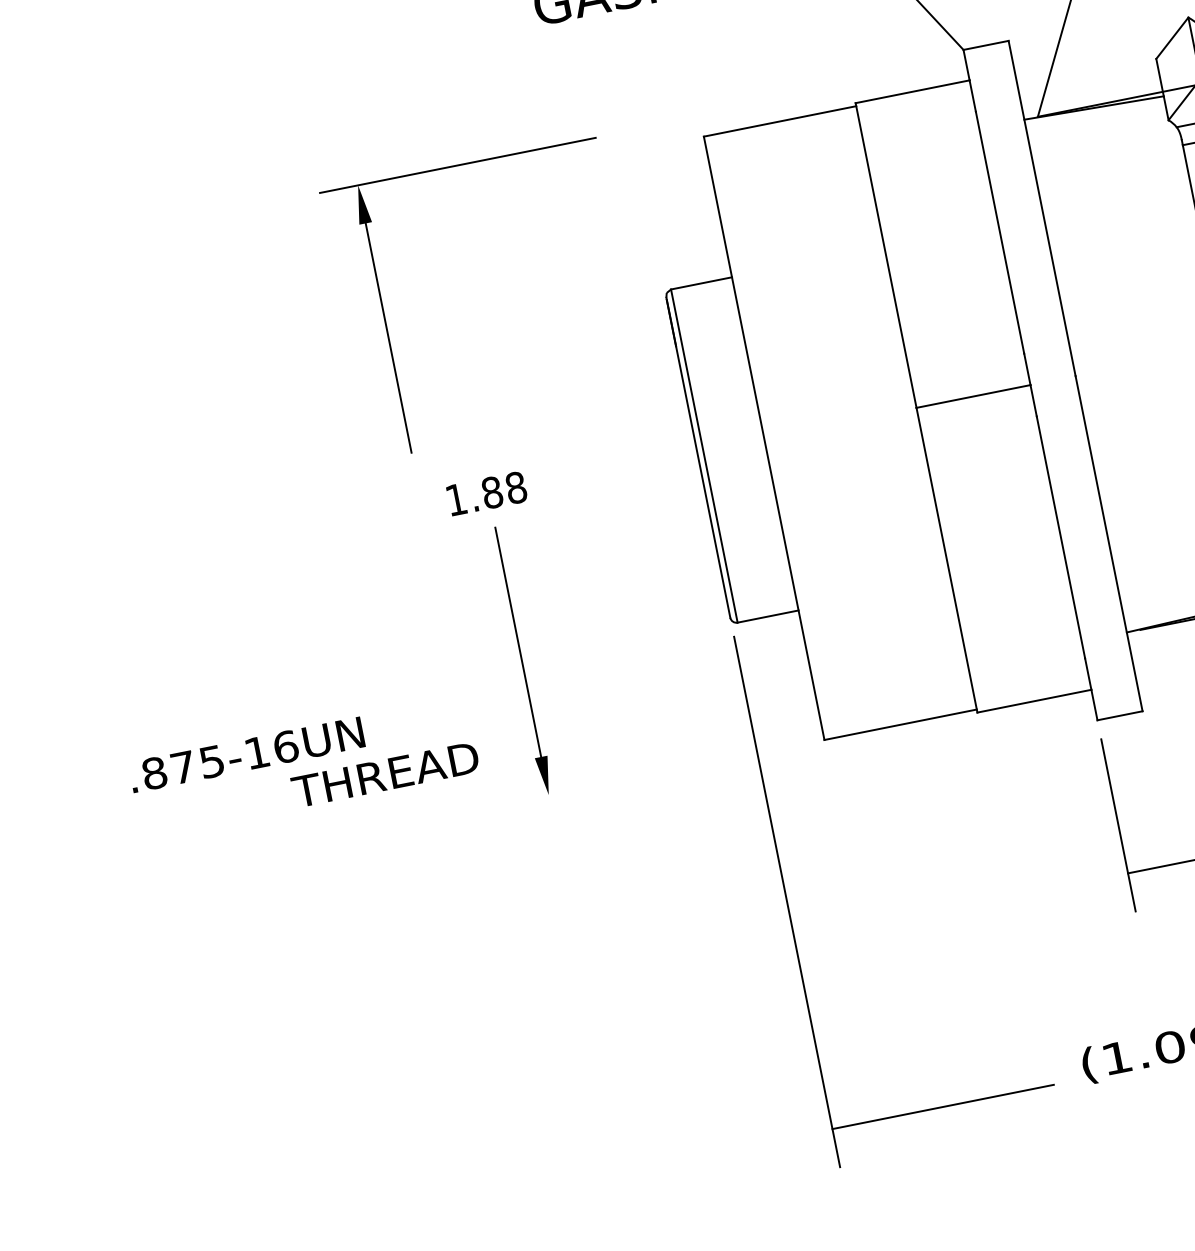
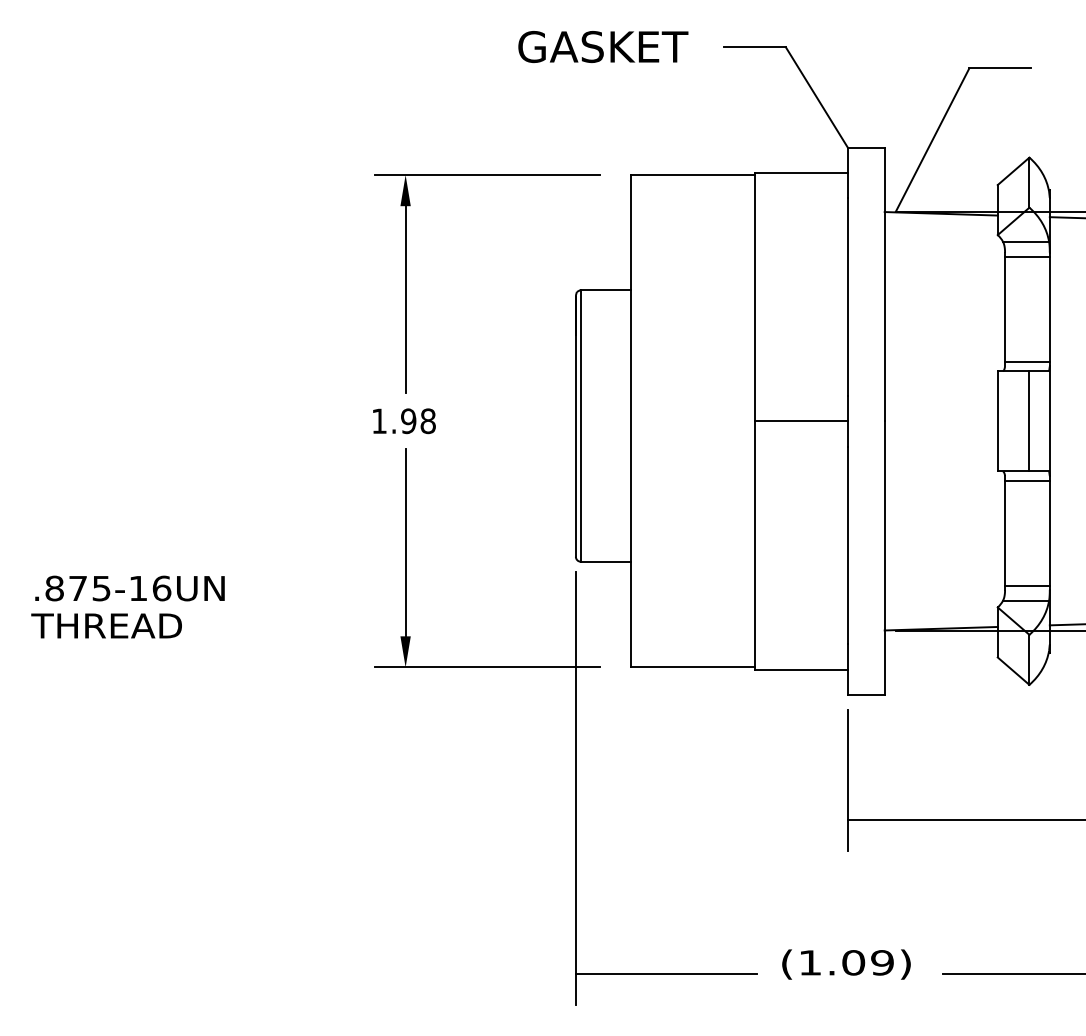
part: (385, 317) -> (406, 283), moved
text: (492, 492) -> (408, 421), 1.88 -> 1.98
text: (246, 754) -> (129, 588), moved
text: (385, 774) -> (106, 625), moved
line: (647, 775) -> (486, 667), added

